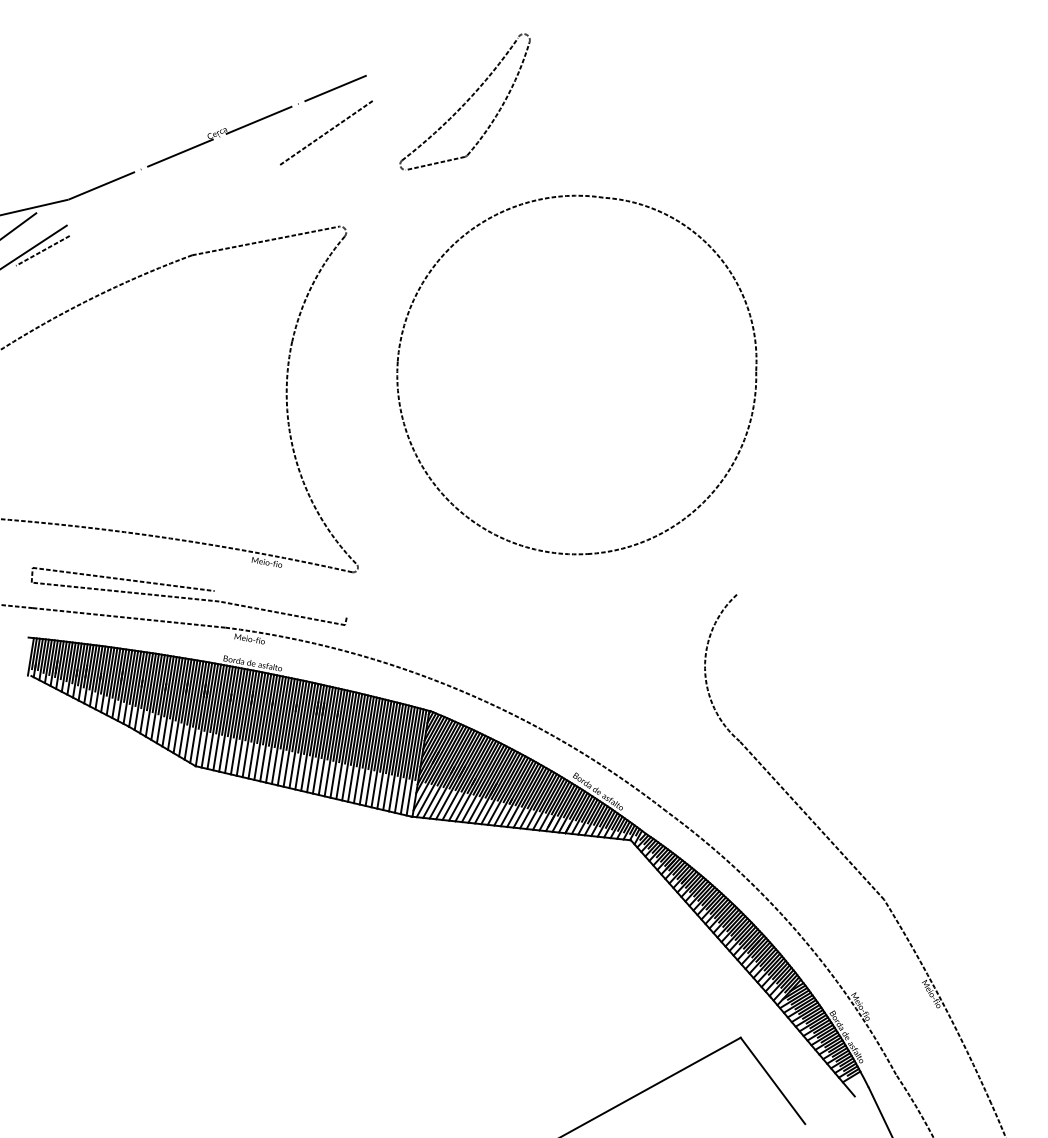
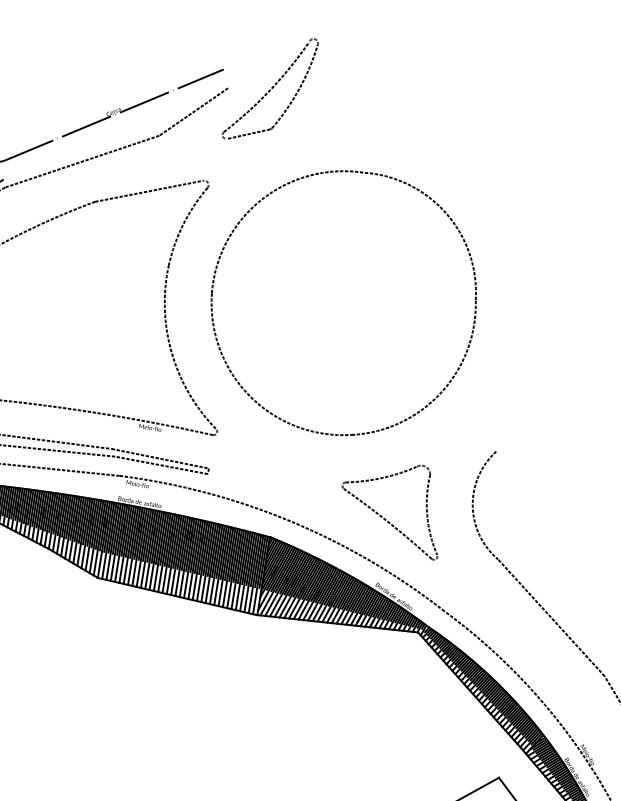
part: (464, 101) -> (269, 88), moved
line: (174, 200) -> (82, 161), added
part: (522, 205) -> (303, 178), moved
line: (280, 604) -> (160, 458), added
part: (587, 686) -> (386, 519), added

